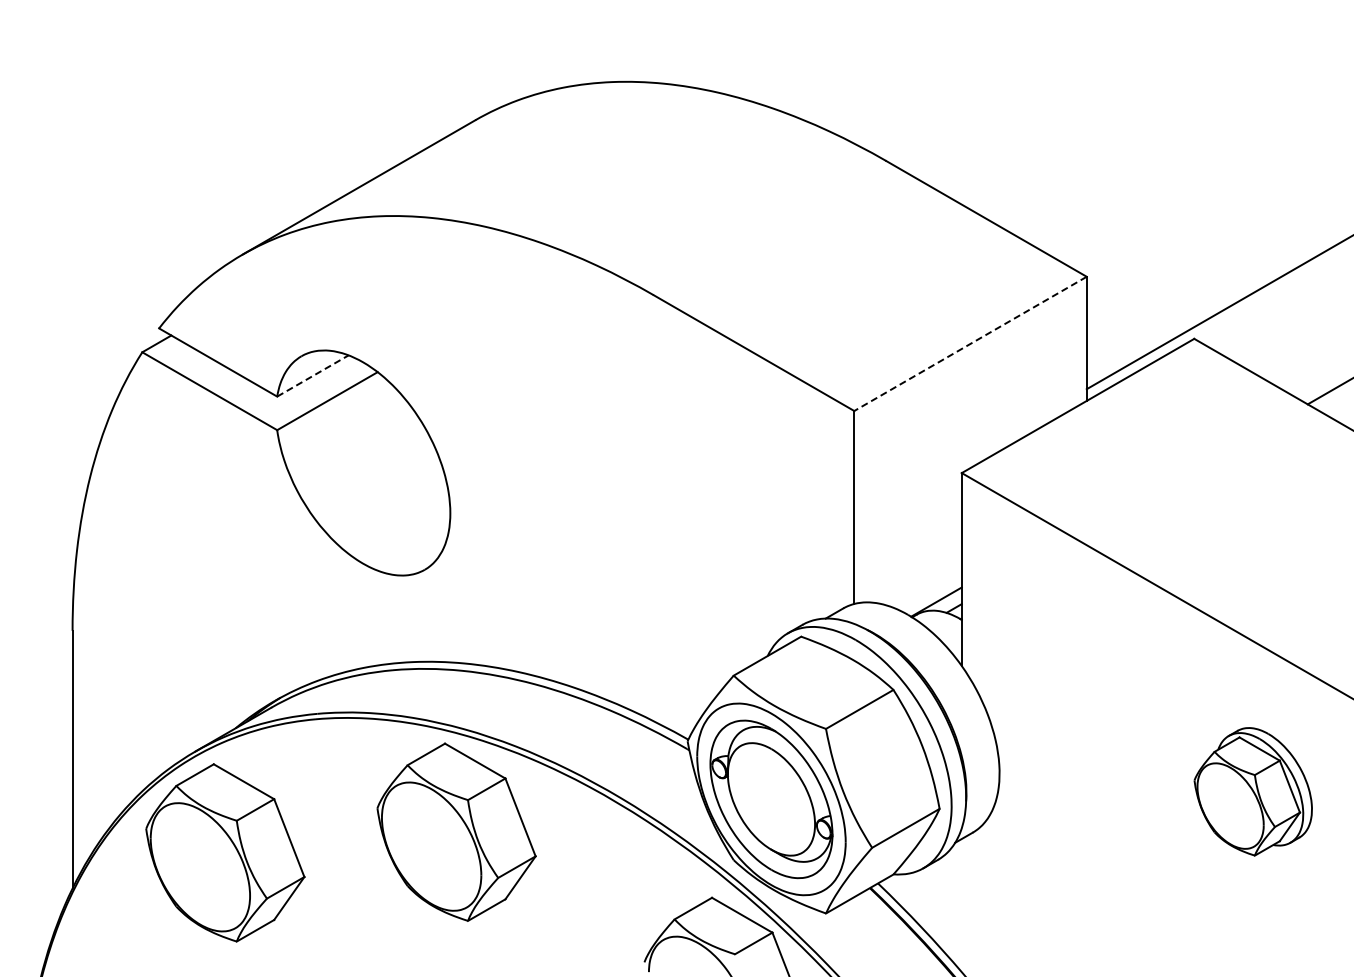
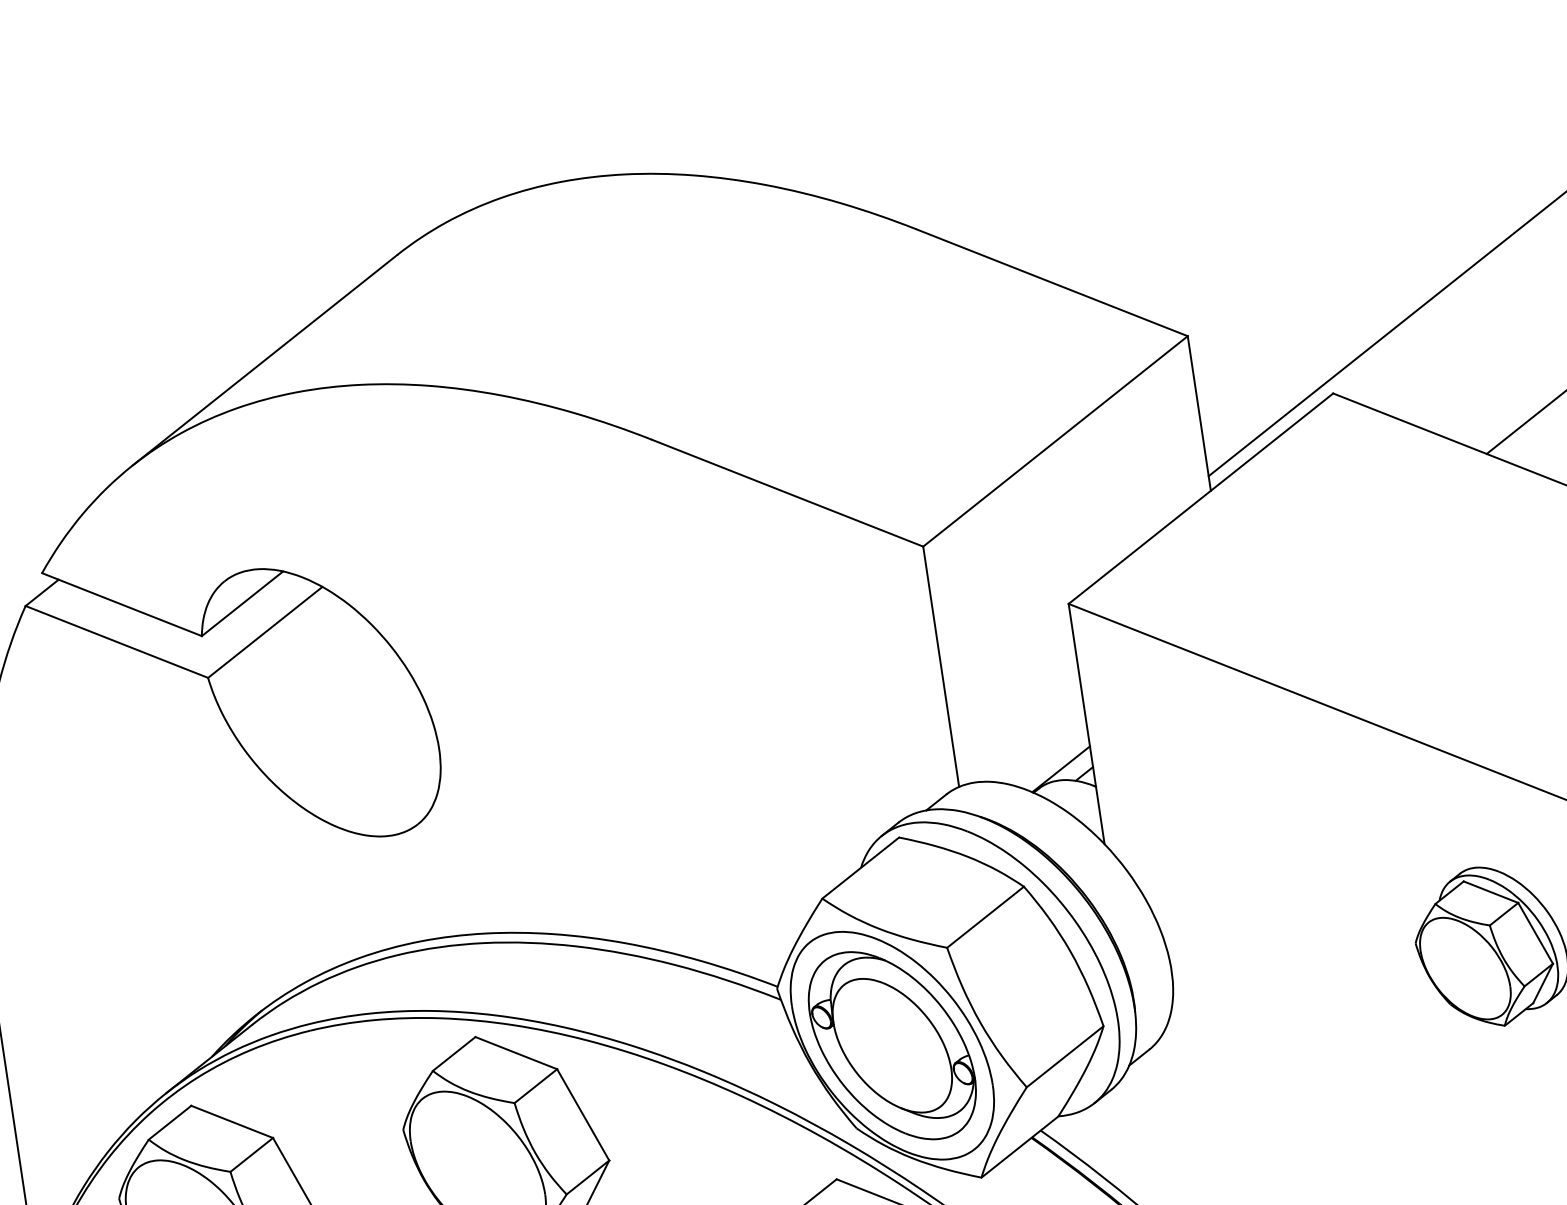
line: (970, 344) -> (1055, 442), dashed -> solid
line: (313, 375) -> (243, 603), dashed -> solid

